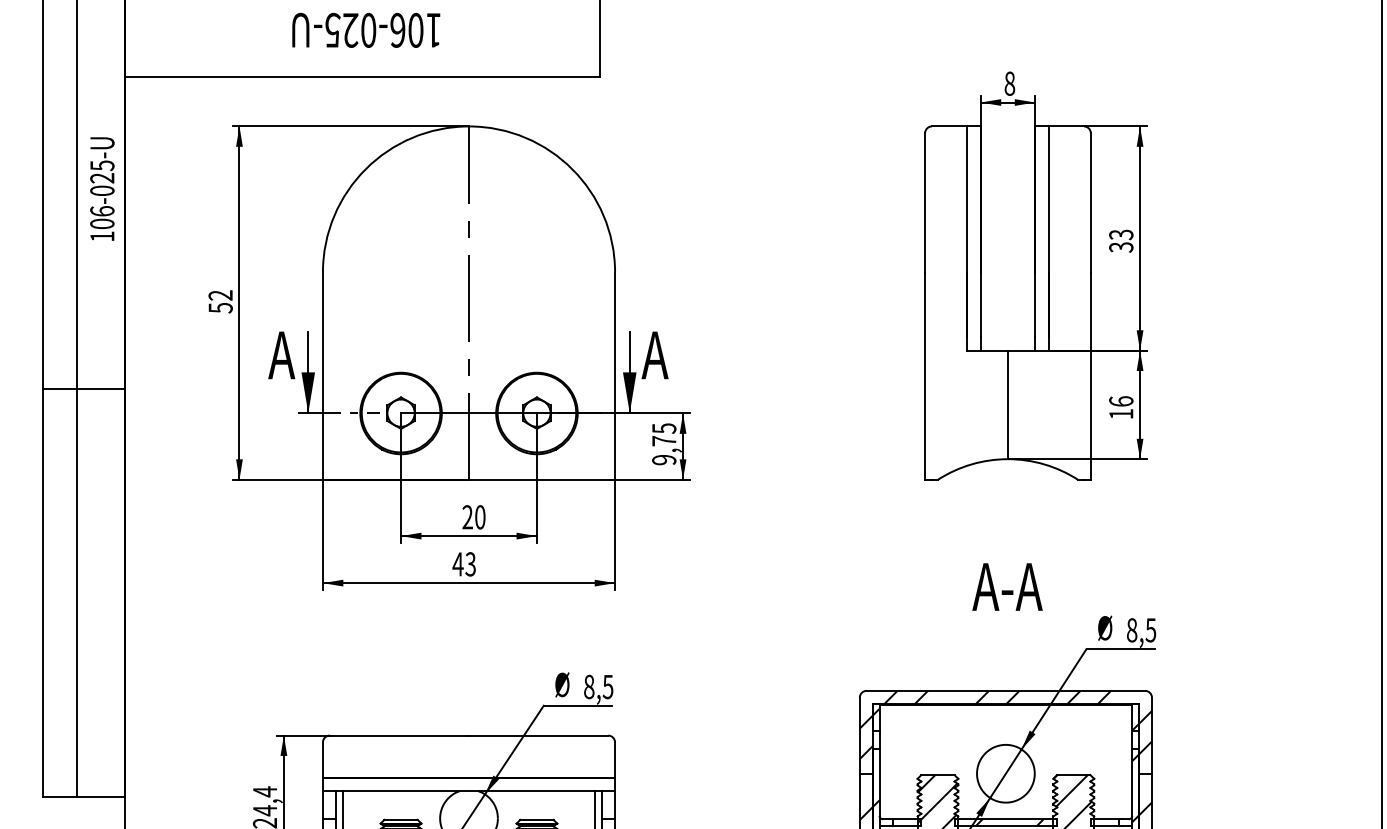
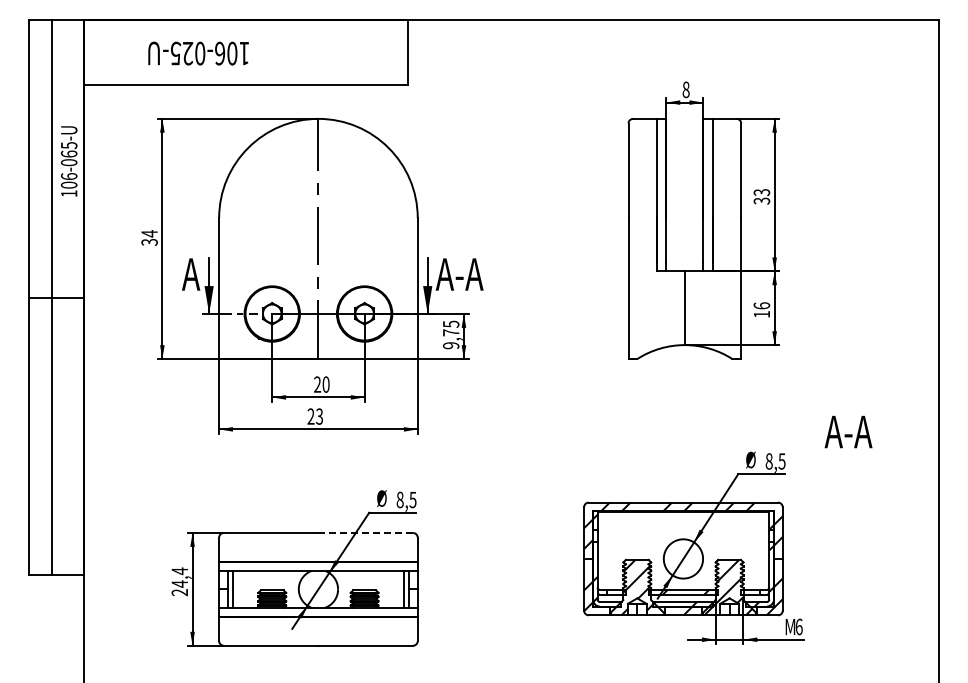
text: (366, 30) -> (198, 53), moved
text: (101, 177) -> (68, 153), 106-025-U -> 106-065-U
text: (220, 300) -> (149, 237), 52 -> 34
text: (691, 355) -> (469, 274), A -> A-A
text: (457, 564) -> (310, 416), 43 -> 23
text: (1007, 586) -> (848, 431), moved
line: (539, 736) -> (366, 533), solid -> dashed

